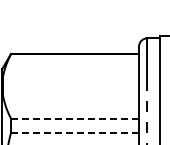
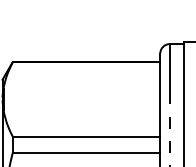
line: (75, 118) -> (87, 136), dashed -> solid
line: (74, 132) -> (85, 152), dashed -> solid

